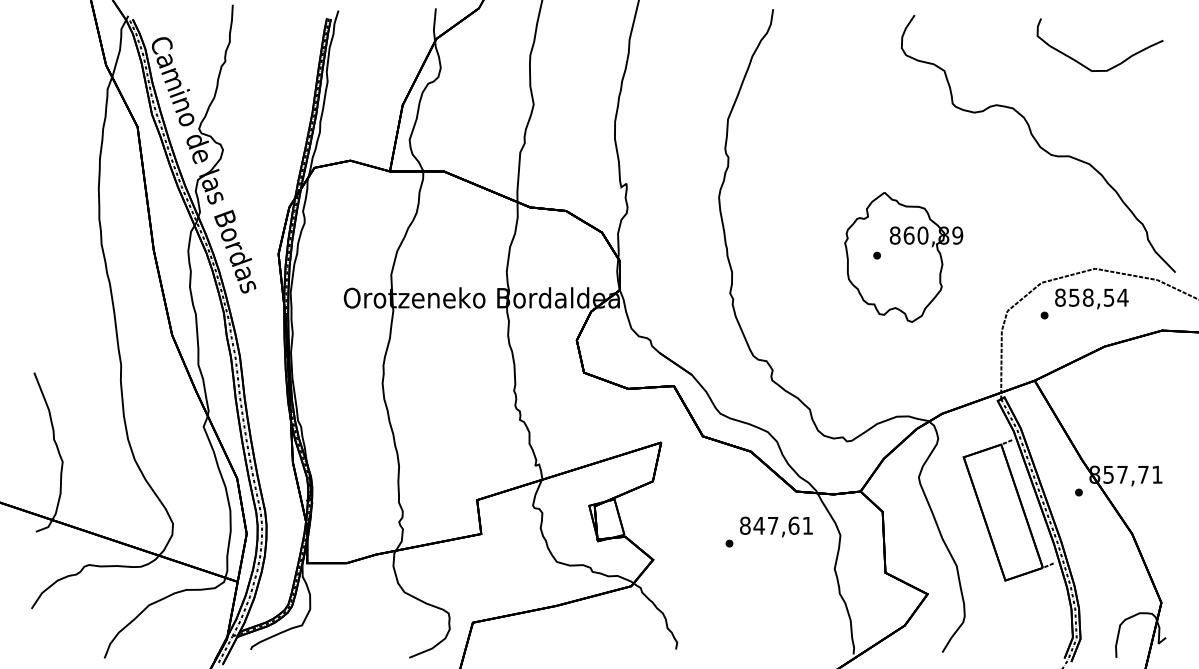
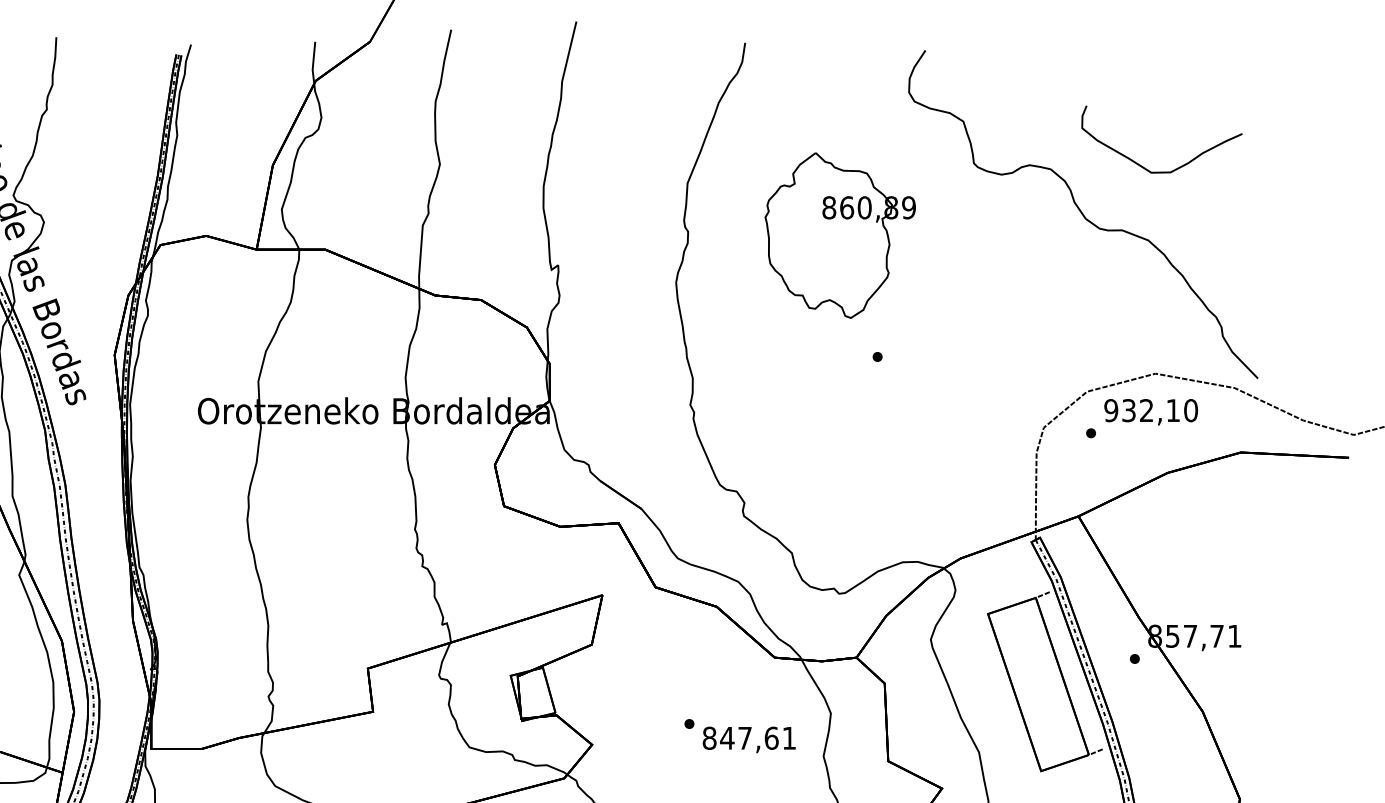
curve: (1085, 65) -> (1143, 165), moved
part: (903, 257) -> (839, 235), moved
text: (1091, 297) -> (1150, 410), 858,54 -> 932,10
text: (776, 526) -> (749, 739), moved

